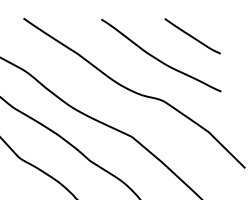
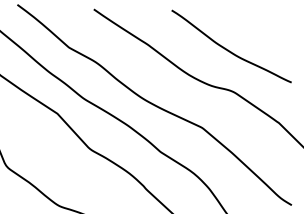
curve: (192, 36) -> (262, 27), removed

